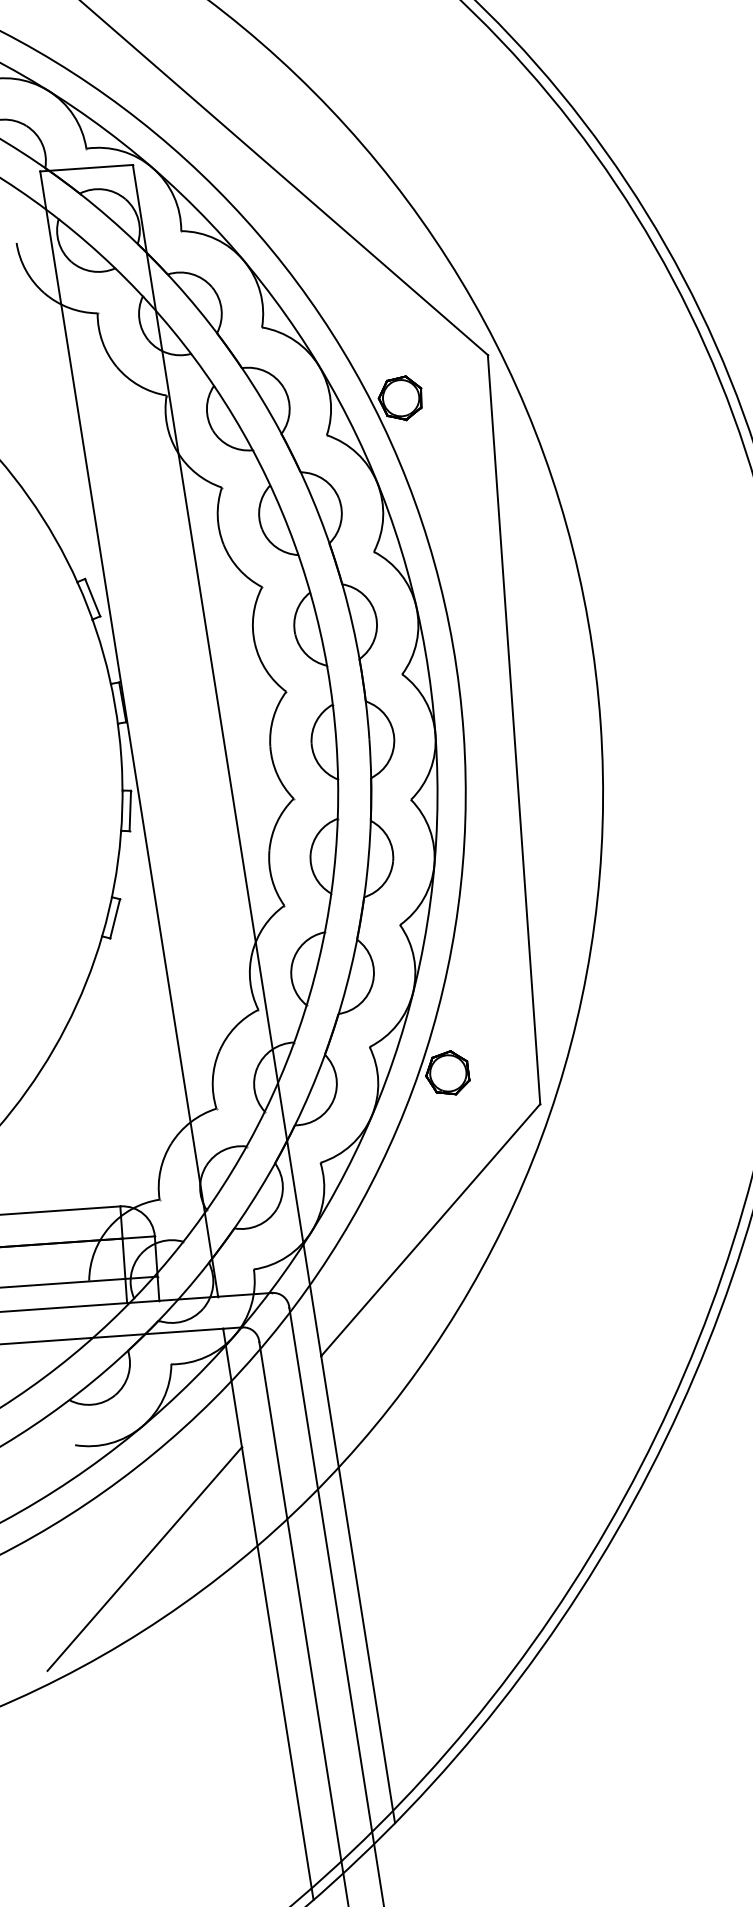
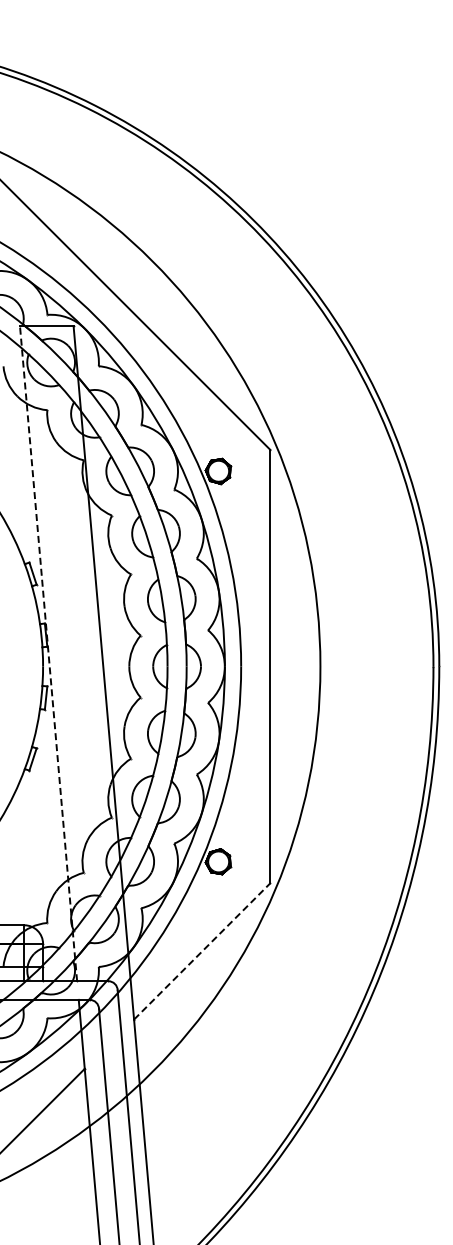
line: (129, 733) -> (48, 653), solid -> dashed
line: (431, 1230) -> (202, 951), solid -> dashed

